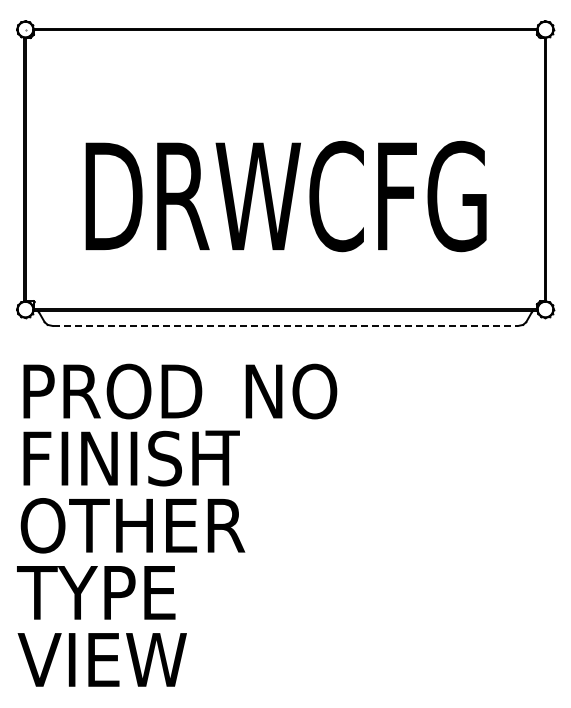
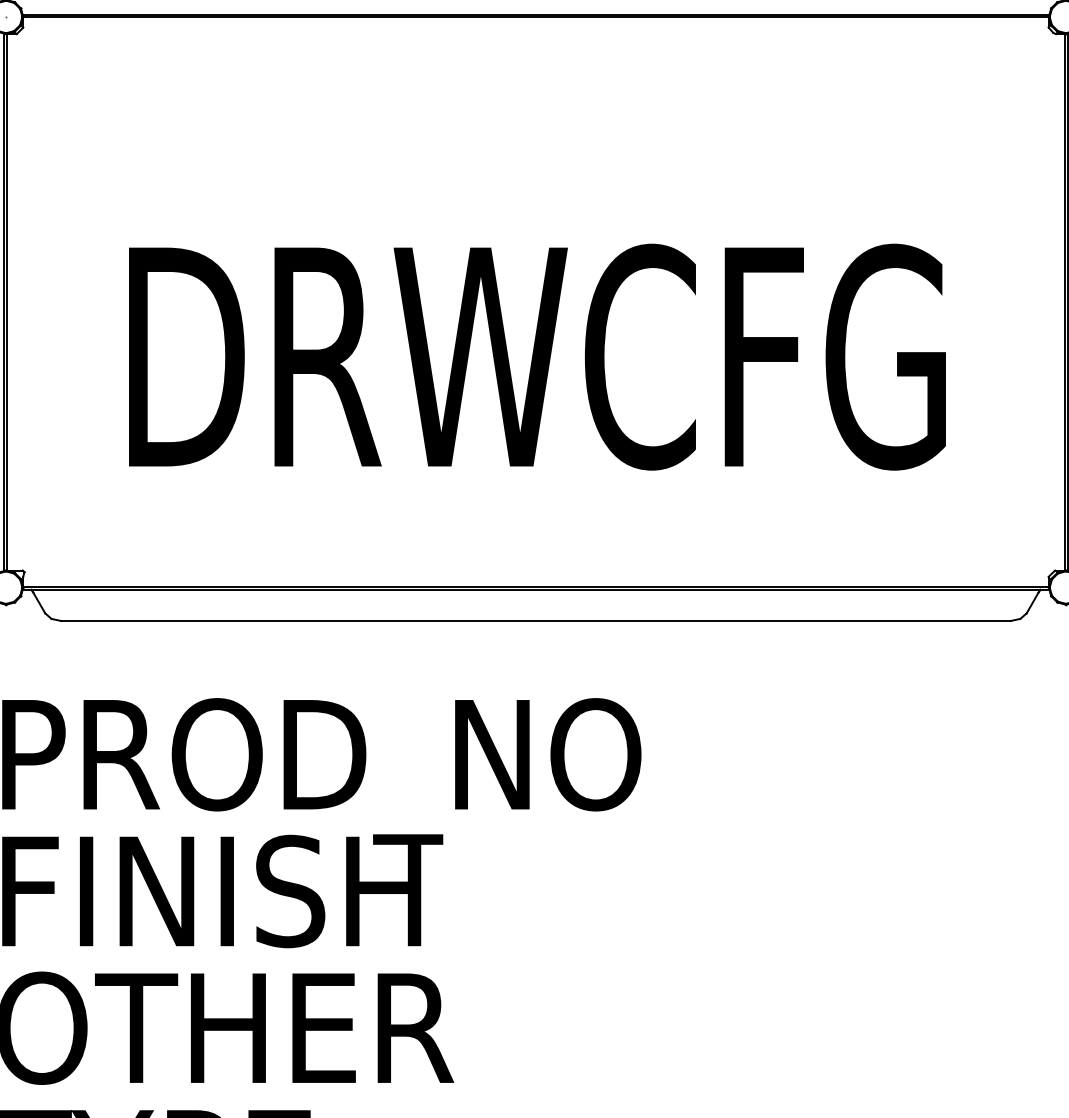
line: (285, 325) -> (536, 620), dashed -> solid

